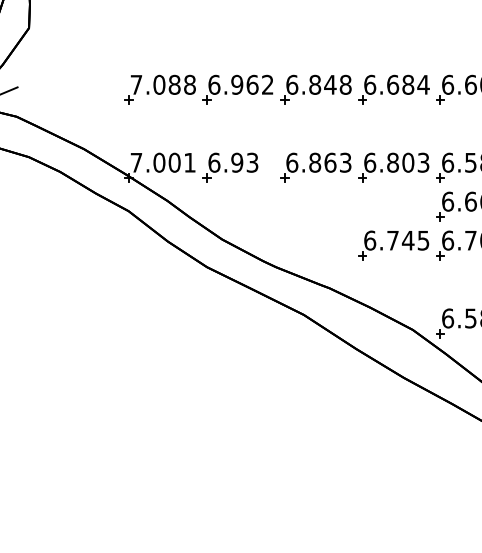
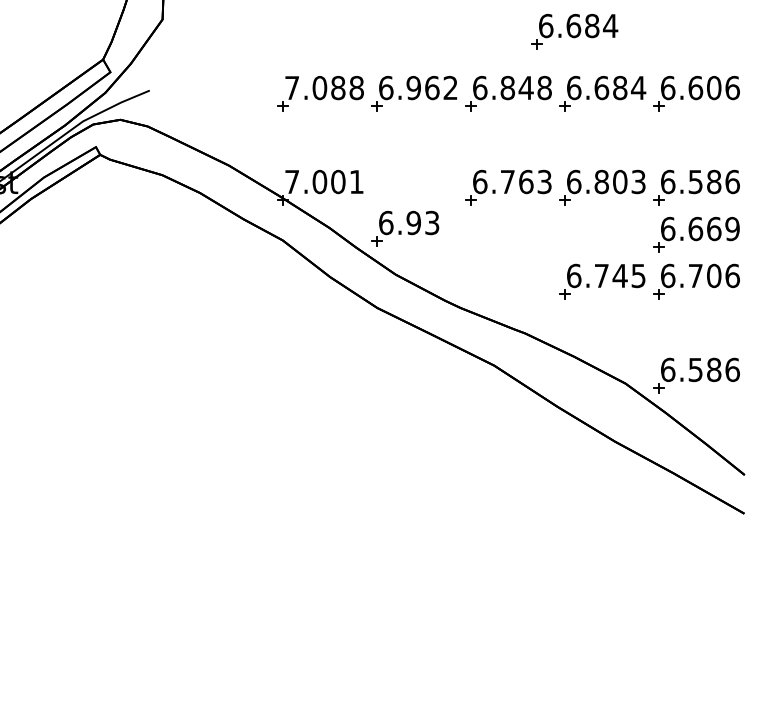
part: (370, 38) -> (574, 31), added
text: (314, 162) -> (507, 181), 6.863 -> 6.763
part: (230, 167) -> (405, 228), moved

